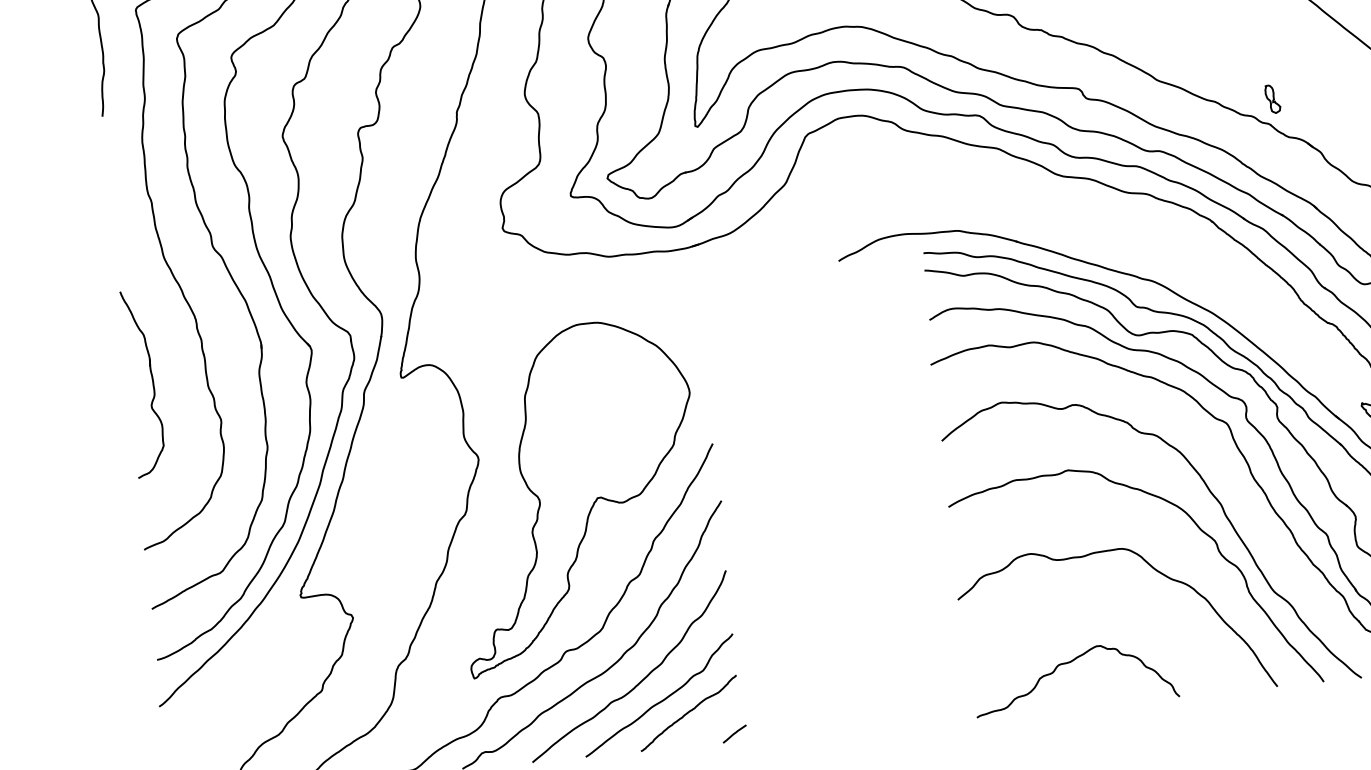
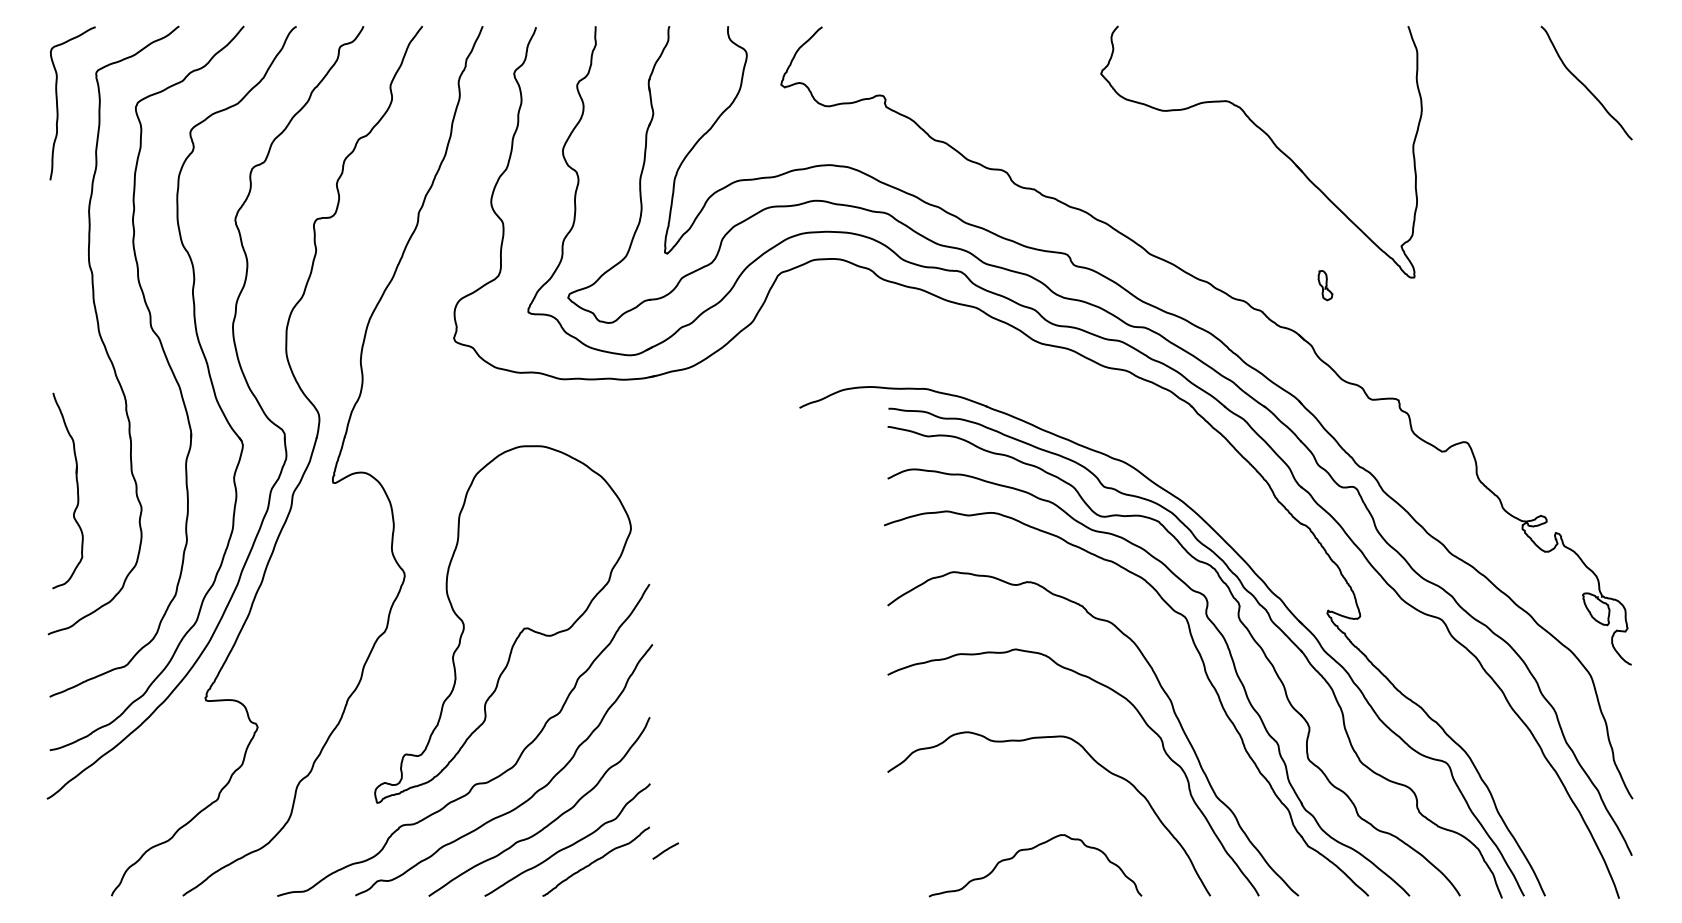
part: (1272, 99) -> (1325, 285), moved
part: (151, 378) -> (76, 486), moved
curve: (1071, 662) -> (1032, 849), moved
line: (734, 733) -> (665, 850), moved

